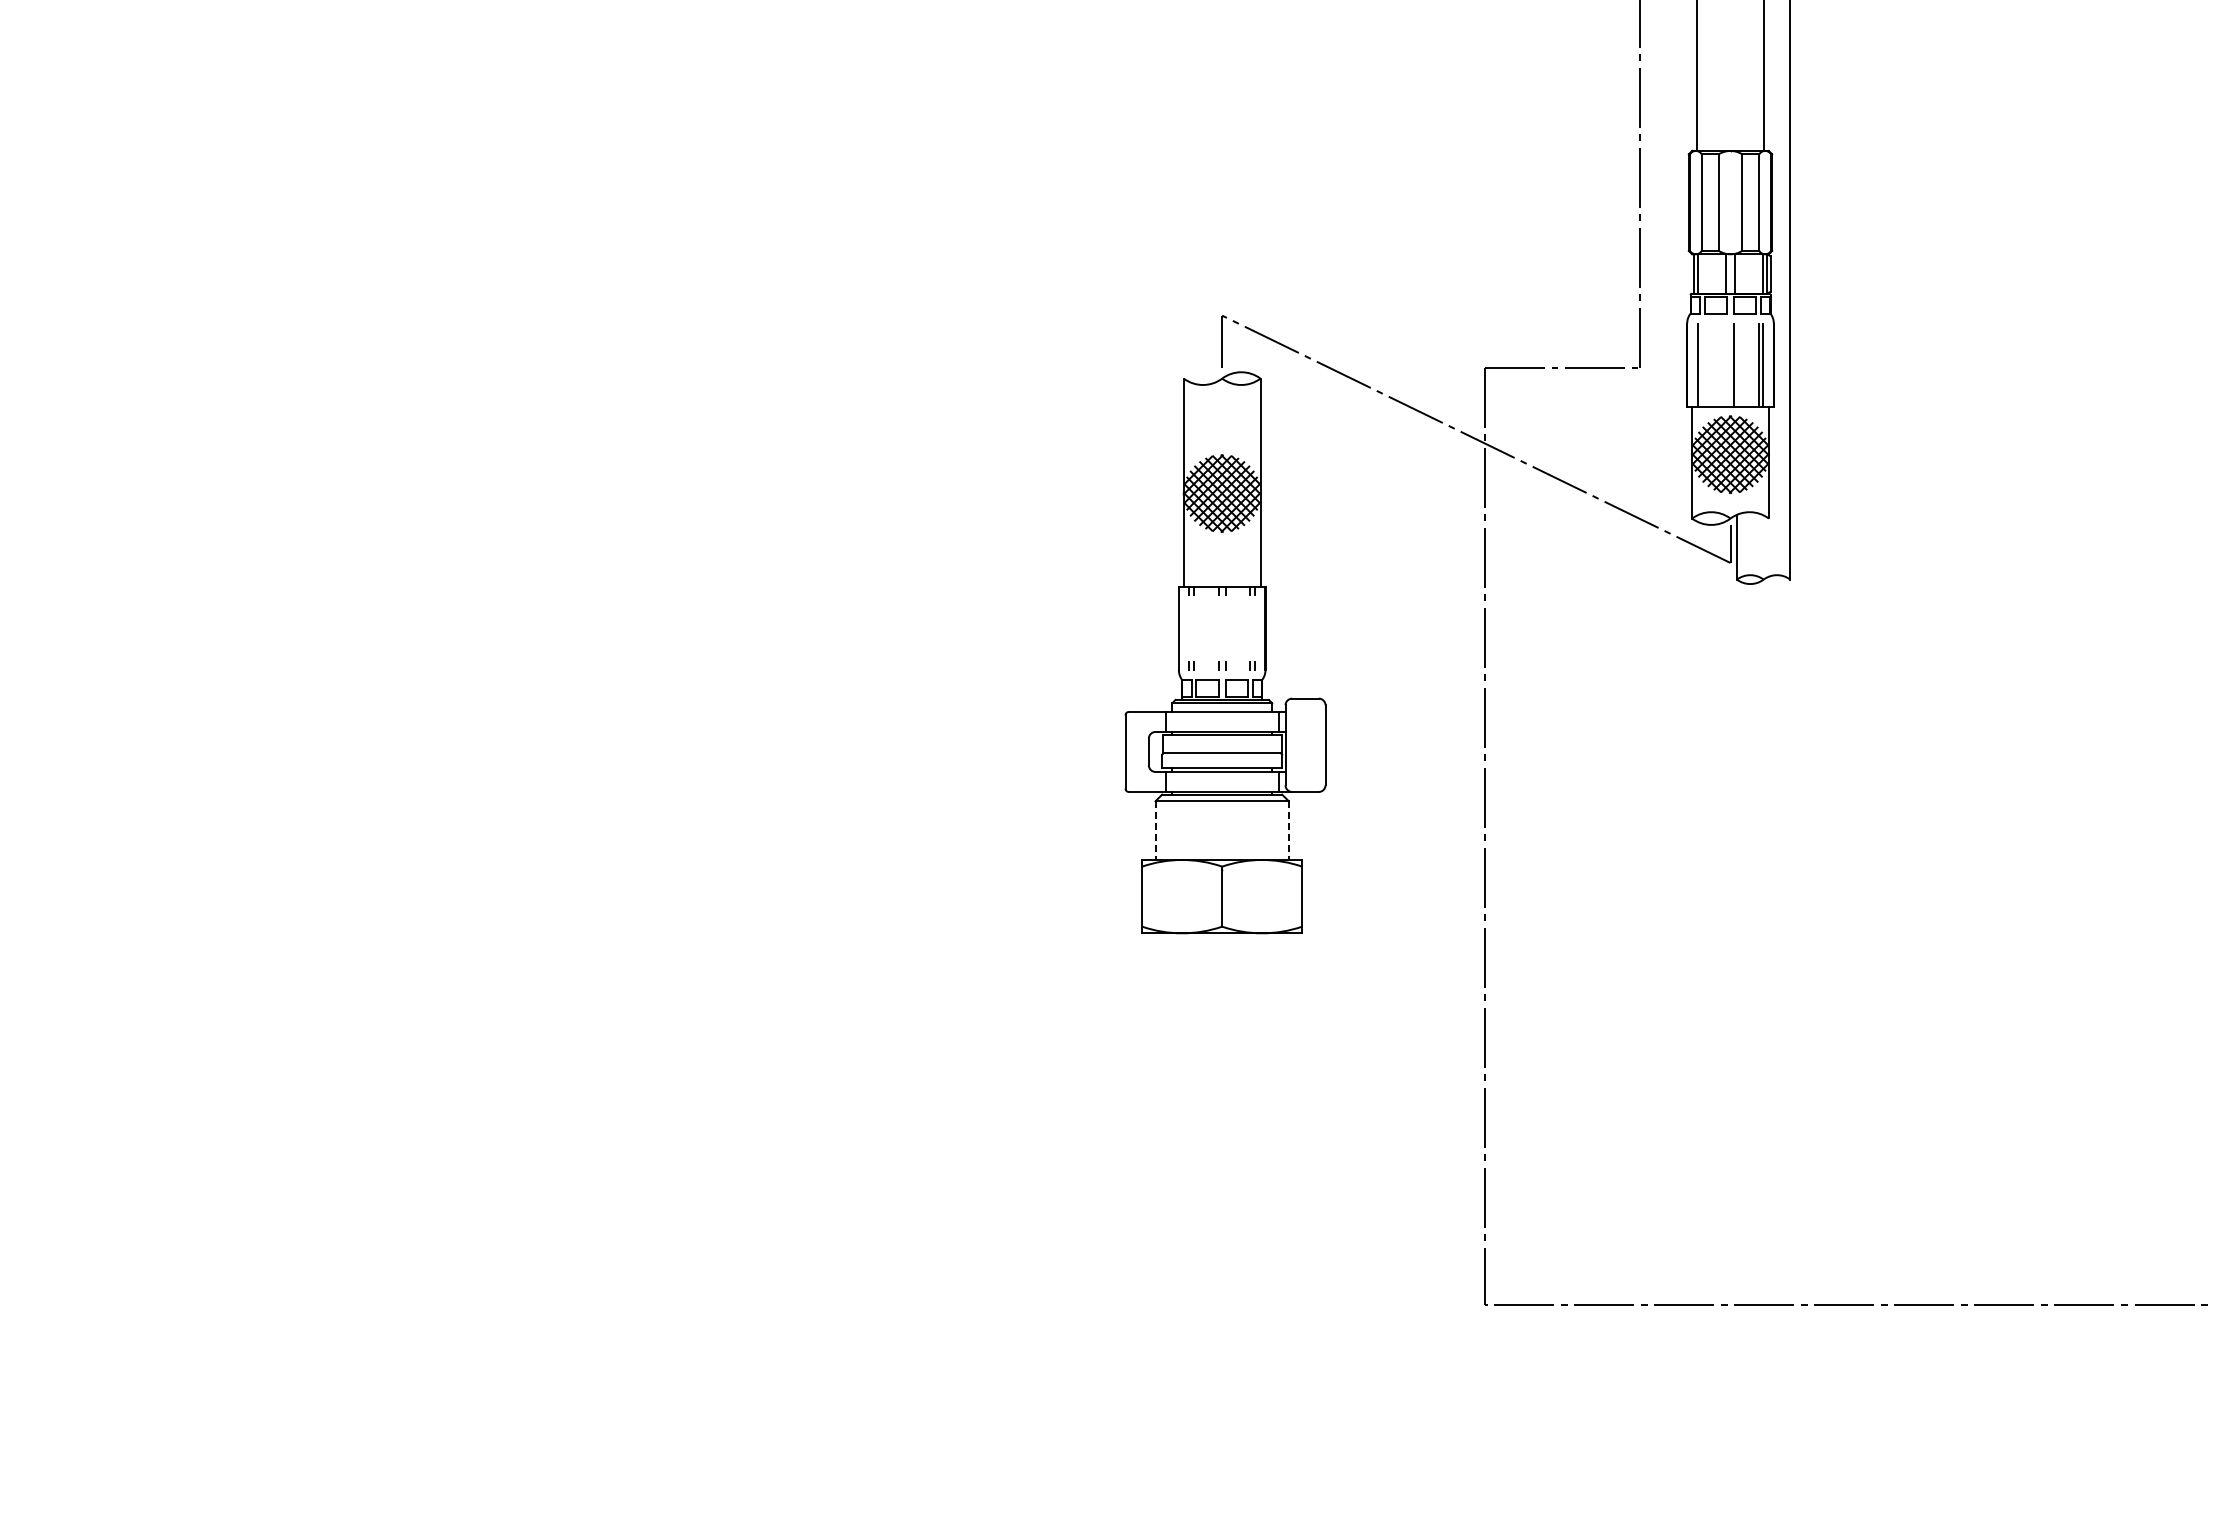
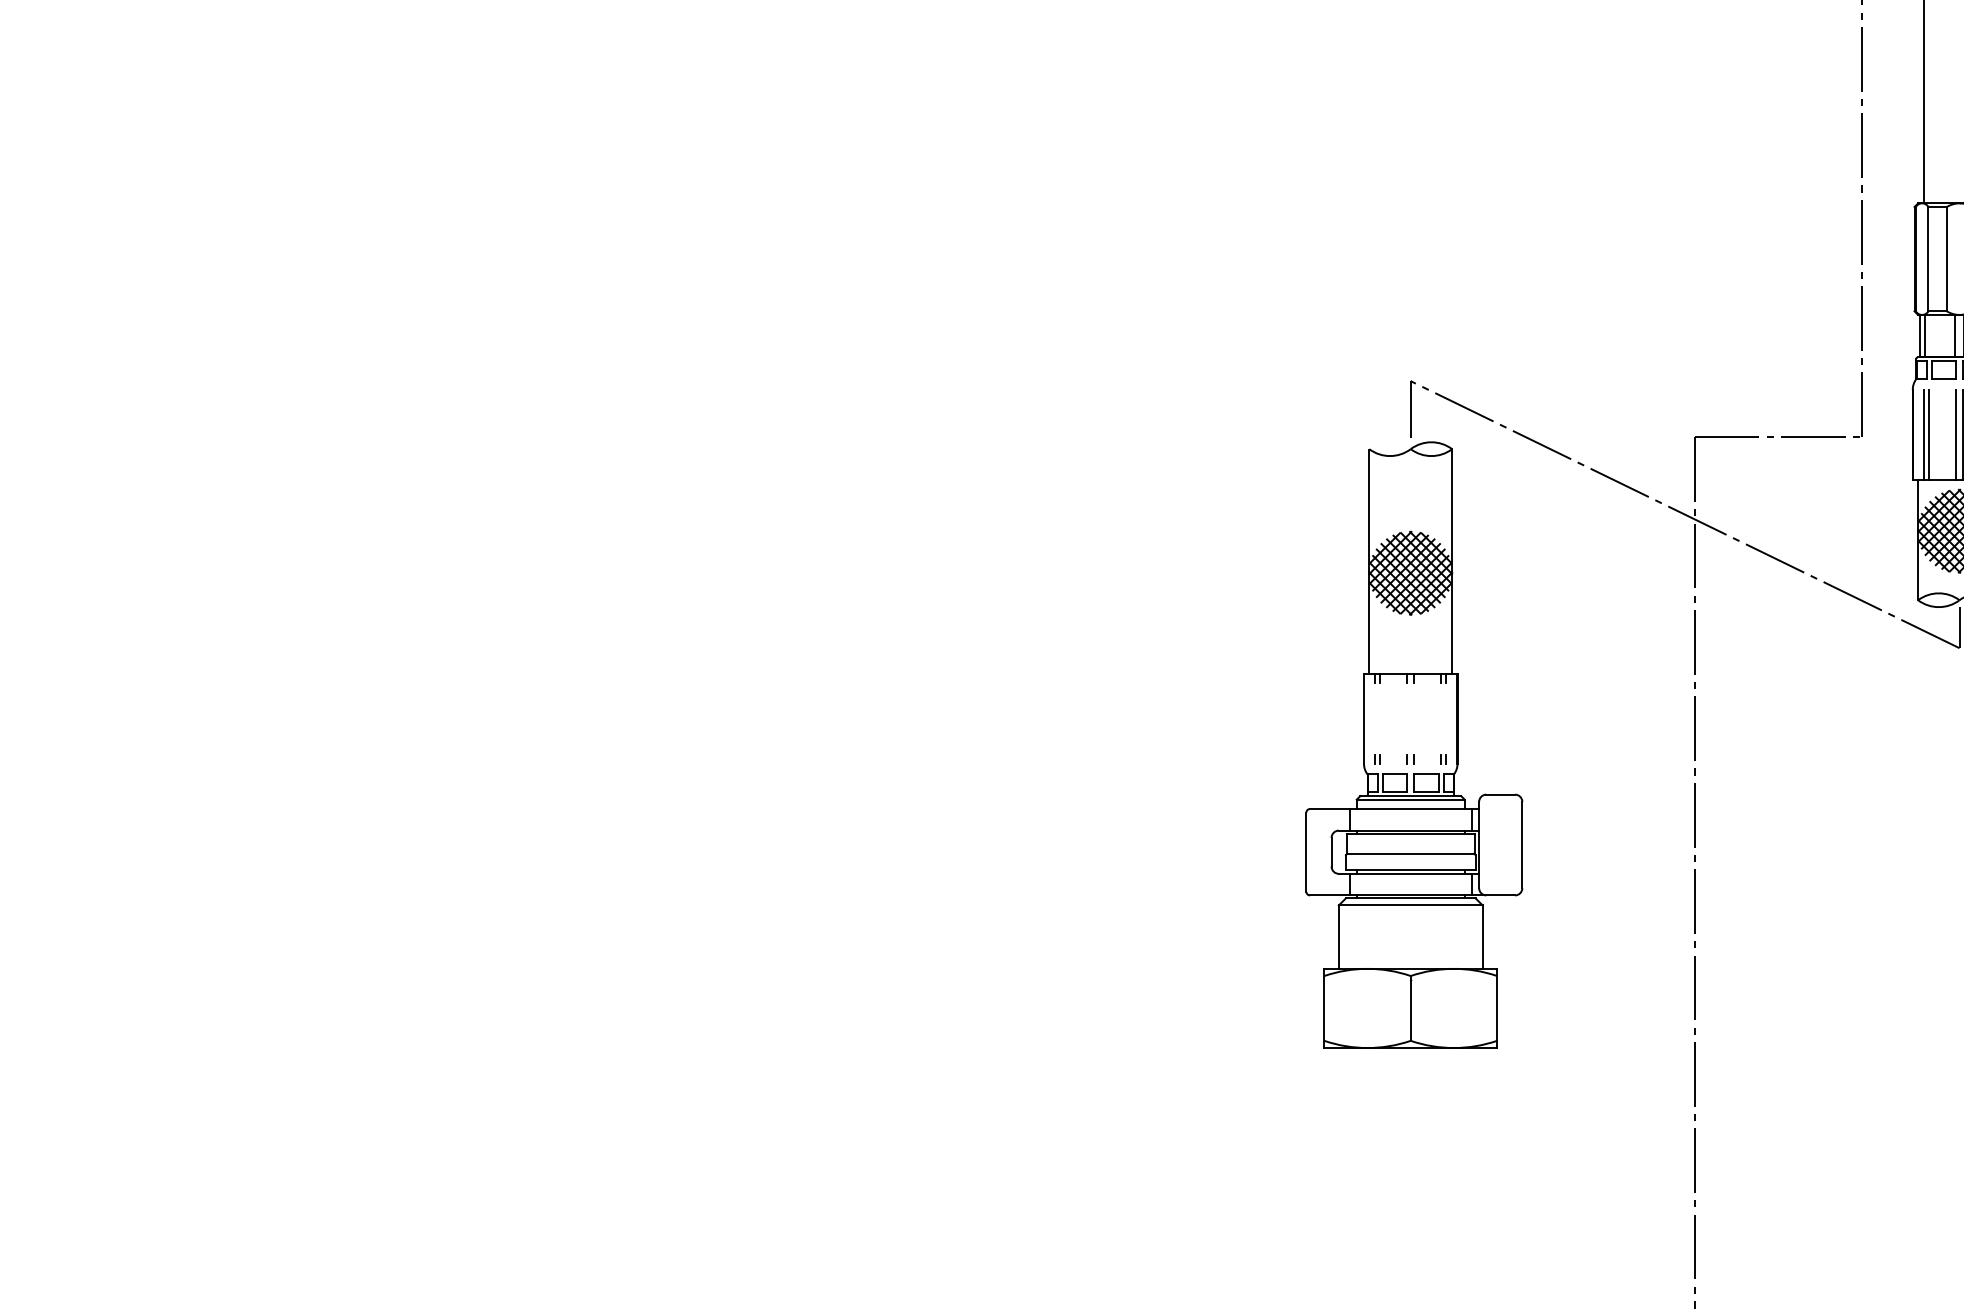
line: (1702, 364) -> (1929, 433), added
line: (1727, 364) -> (1956, 433), added
line: (1155, 831) -> (1338, 938), dashed -> solid
line: (1288, 831) -> (1482, 938), dashed -> solid

